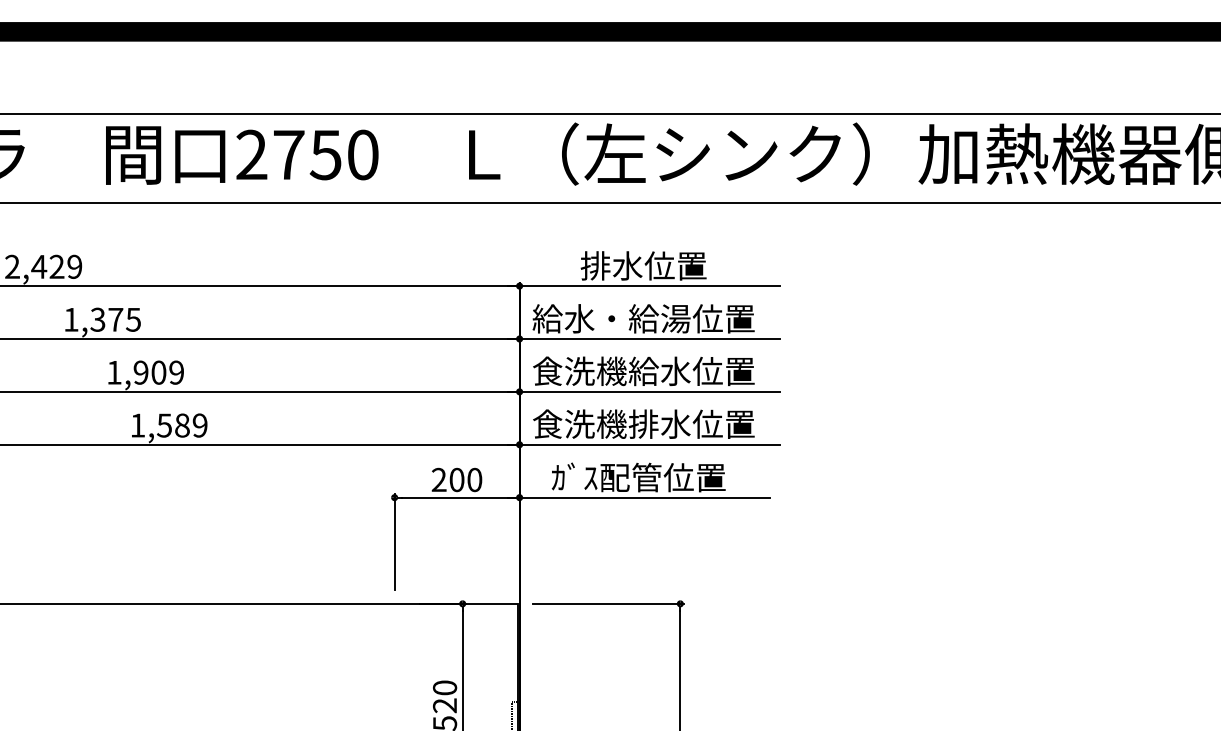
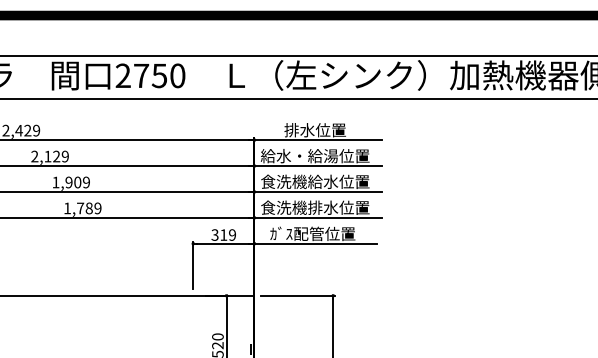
text: (101, 319) -> (49, 156), 1,375 -> 2,129
text: (164, 425) -> (80, 208), 1,589 -> 1,789
text: (456, 478) -> (223, 234), 200 -> 319

